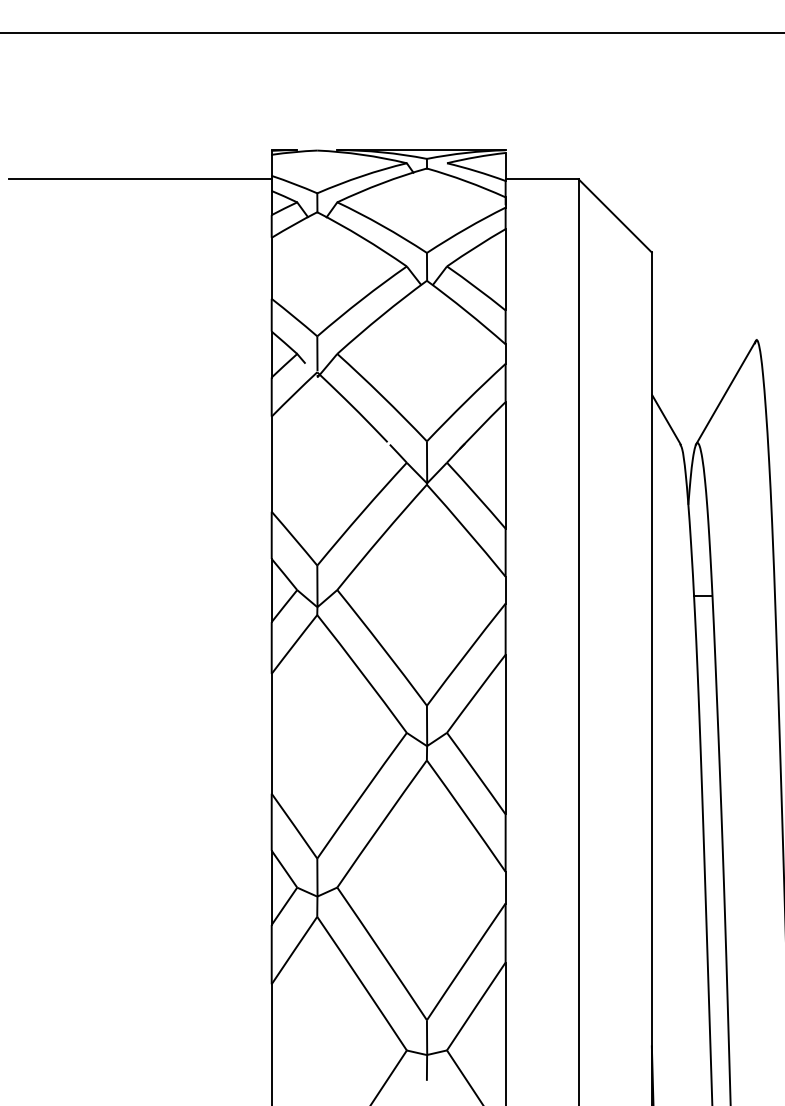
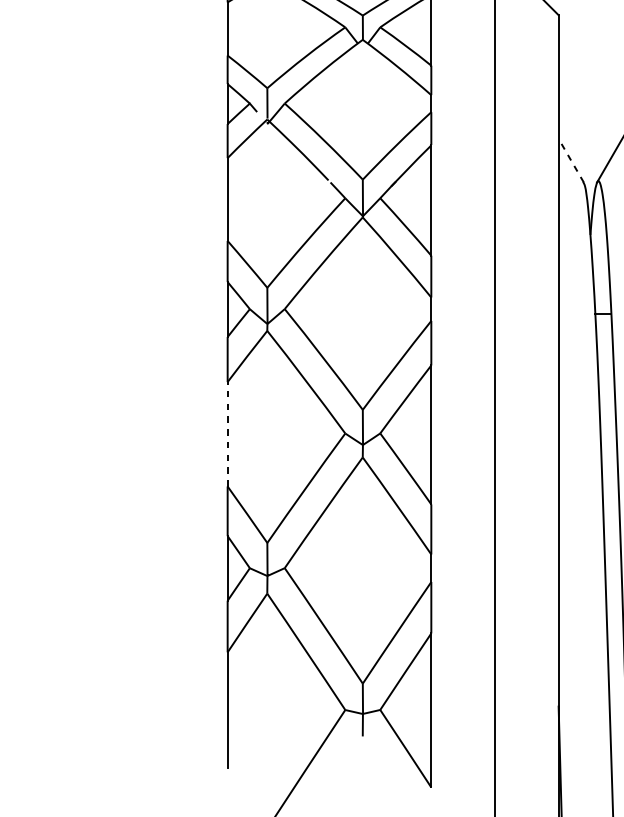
line: (666, 419) -> (571, 160), solid -> dashed
line: (271, 733) -> (227, 434), solid -> dashed

